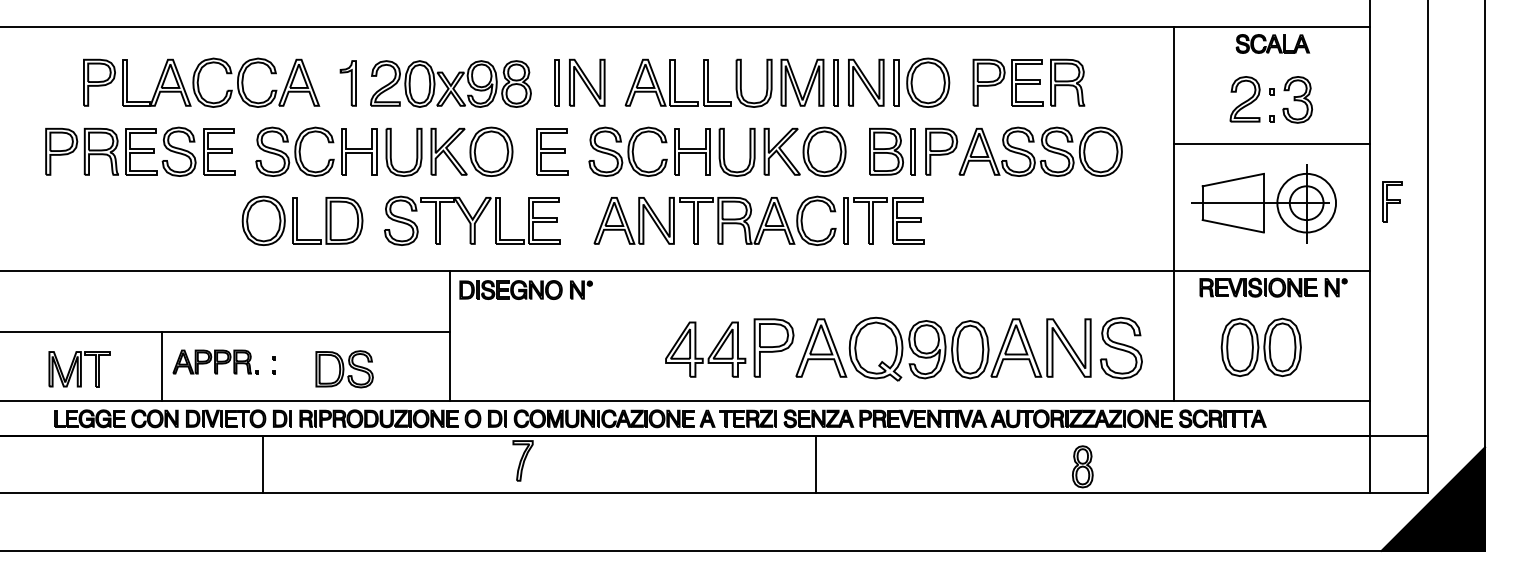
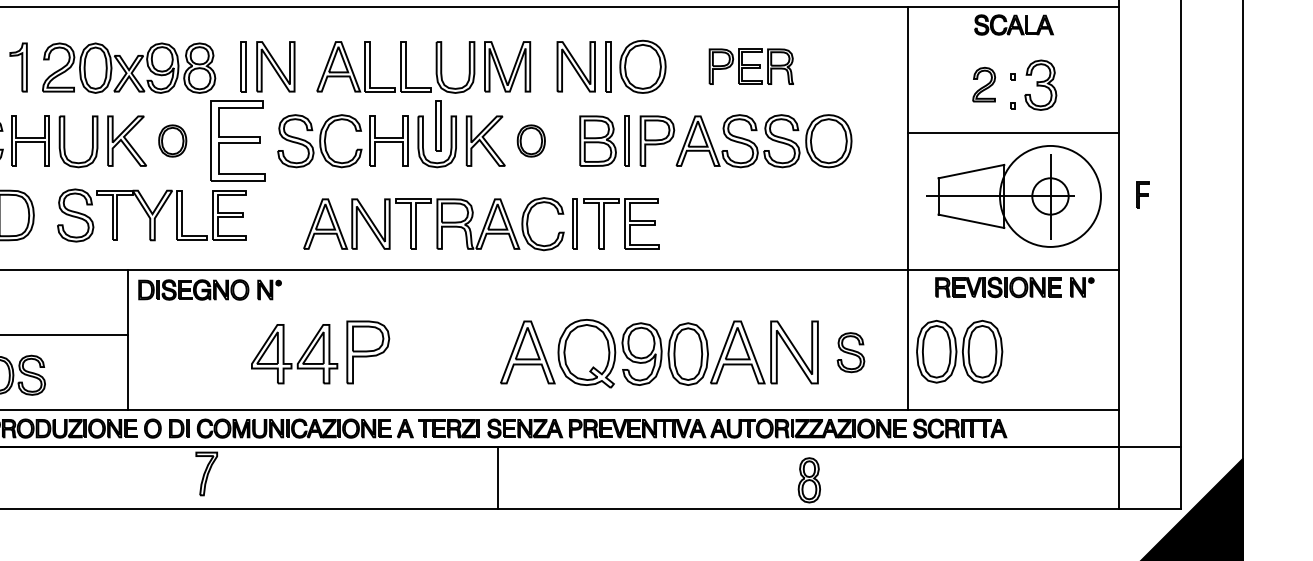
part: (835, 82) -> (437, 125), moved
part: (1028, 82) -> (750, 66), size x0.7
part: (1244, 99) -> (983, 84), size x0.7
part: (491, 151) -> (172, 140), size x0.6
part: (552, 151) -> (238, 140), size x1.6
part: (824, 151) -> (531, 140), size x0.6
part: (1392, 201) -> (1142, 194), size x0.6
circle: (1306, 202) -> (1050, 195), size x1.6
part: (758, 220) -> (480, 223), moved
part: (729, 347) -> (320, 351), moved
part: (1260, 347) -> (958, 351), moved
part: (1121, 348) -> (851, 352), size x0.6
line: (816, 464) -> (497, 477), moved

